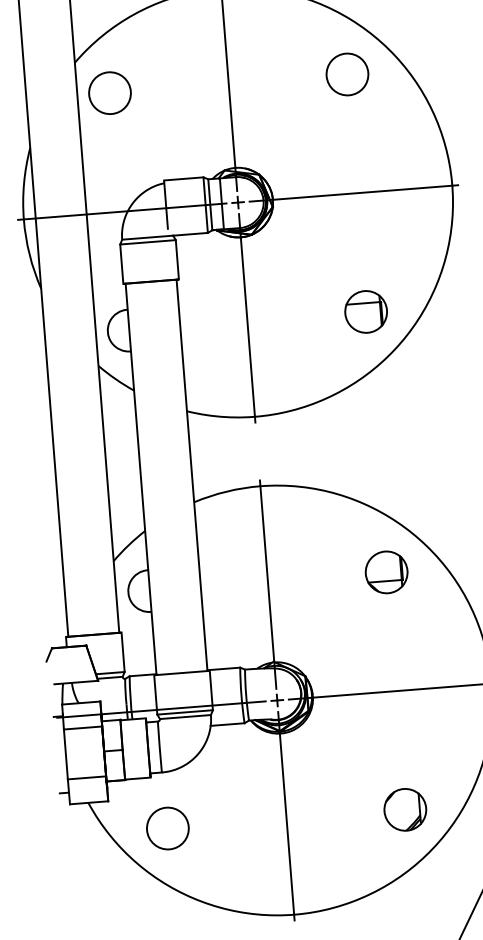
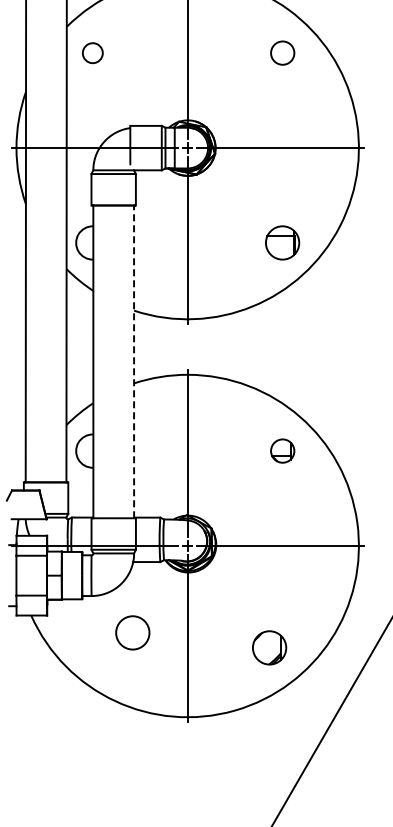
circle: (347, 73) -> (282, 52), size x0.7
circle: (109, 92) -> (92, 52), size x0.6
line: (192, 474) -> (134, 361), solid -> dashed
part: (386, 571) -> (282, 450), size x0.7
part: (405, 809) -> (269, 647), moved
circle: (167, 828) -> (132, 632), moved

